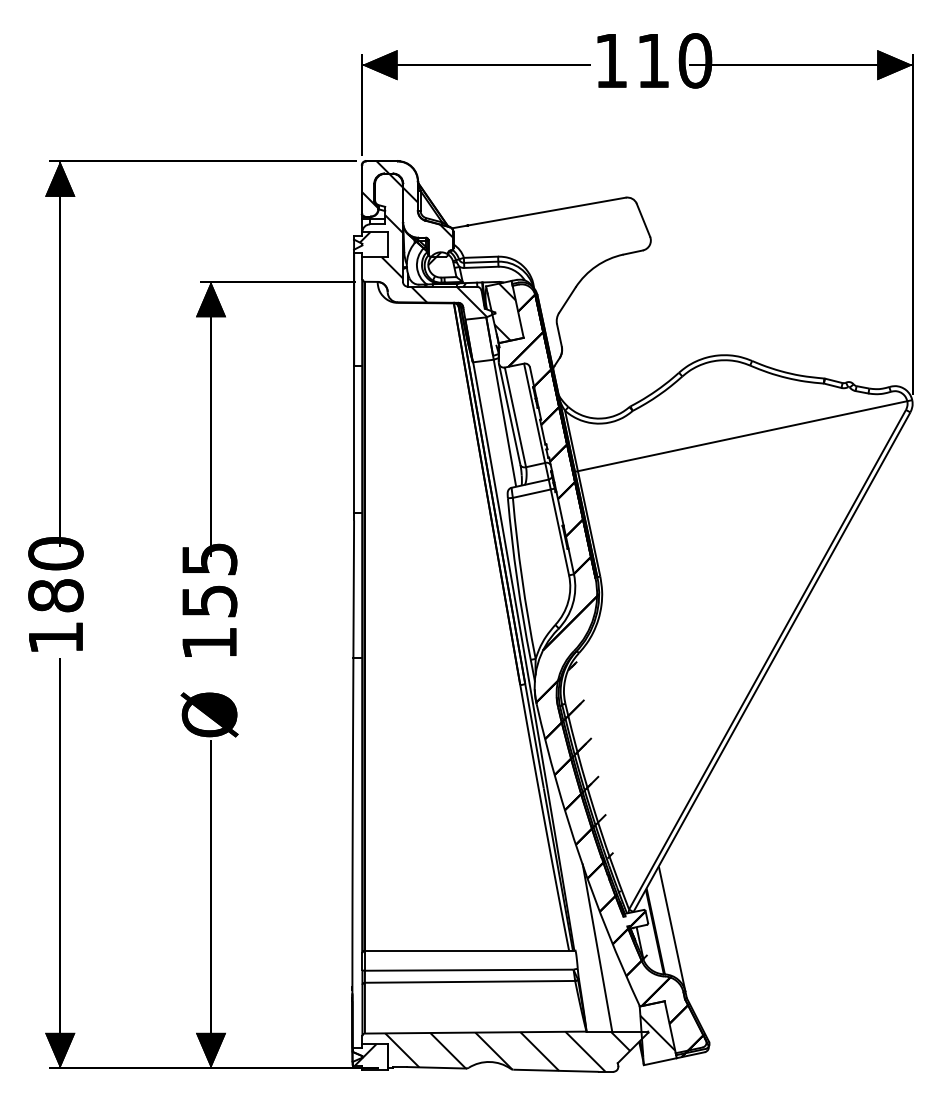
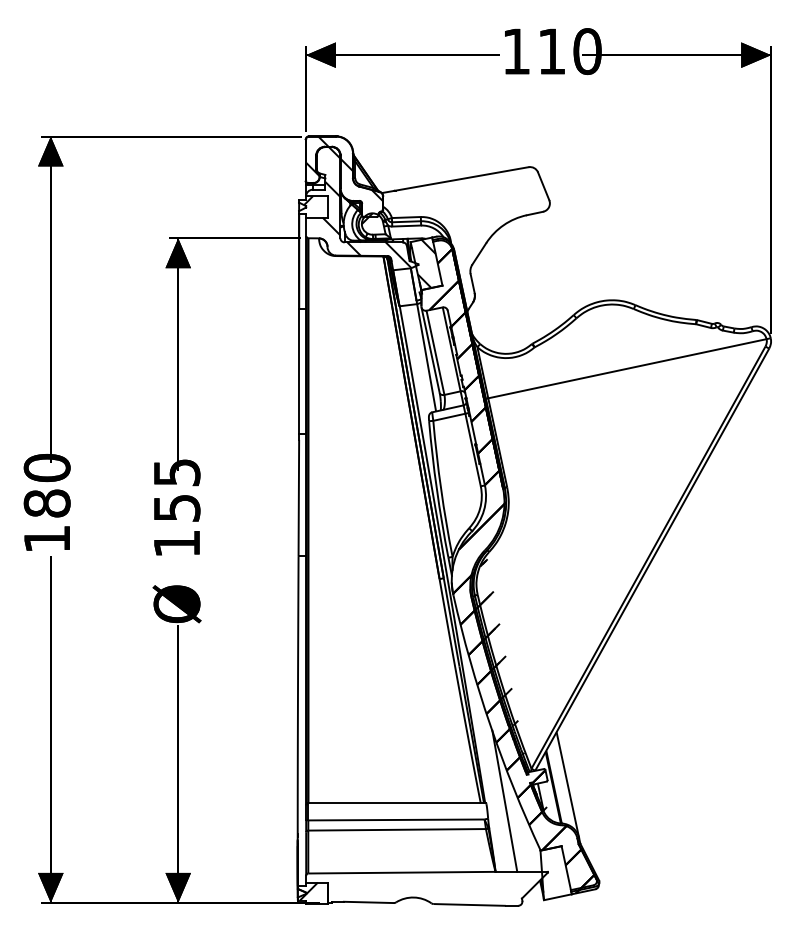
hatch: (657, 1040) -> (555, 879), removed
hatch: (507, 1051) -> (428, 888), removed

